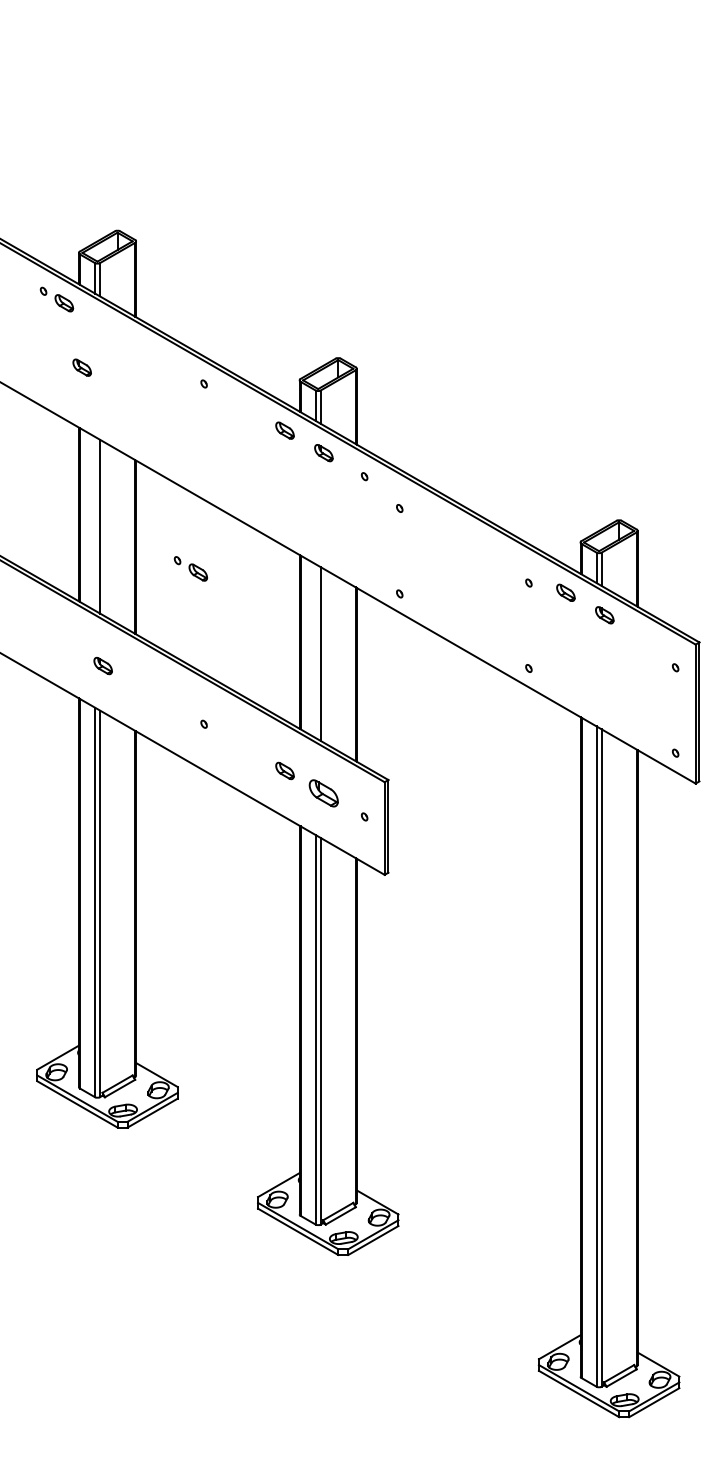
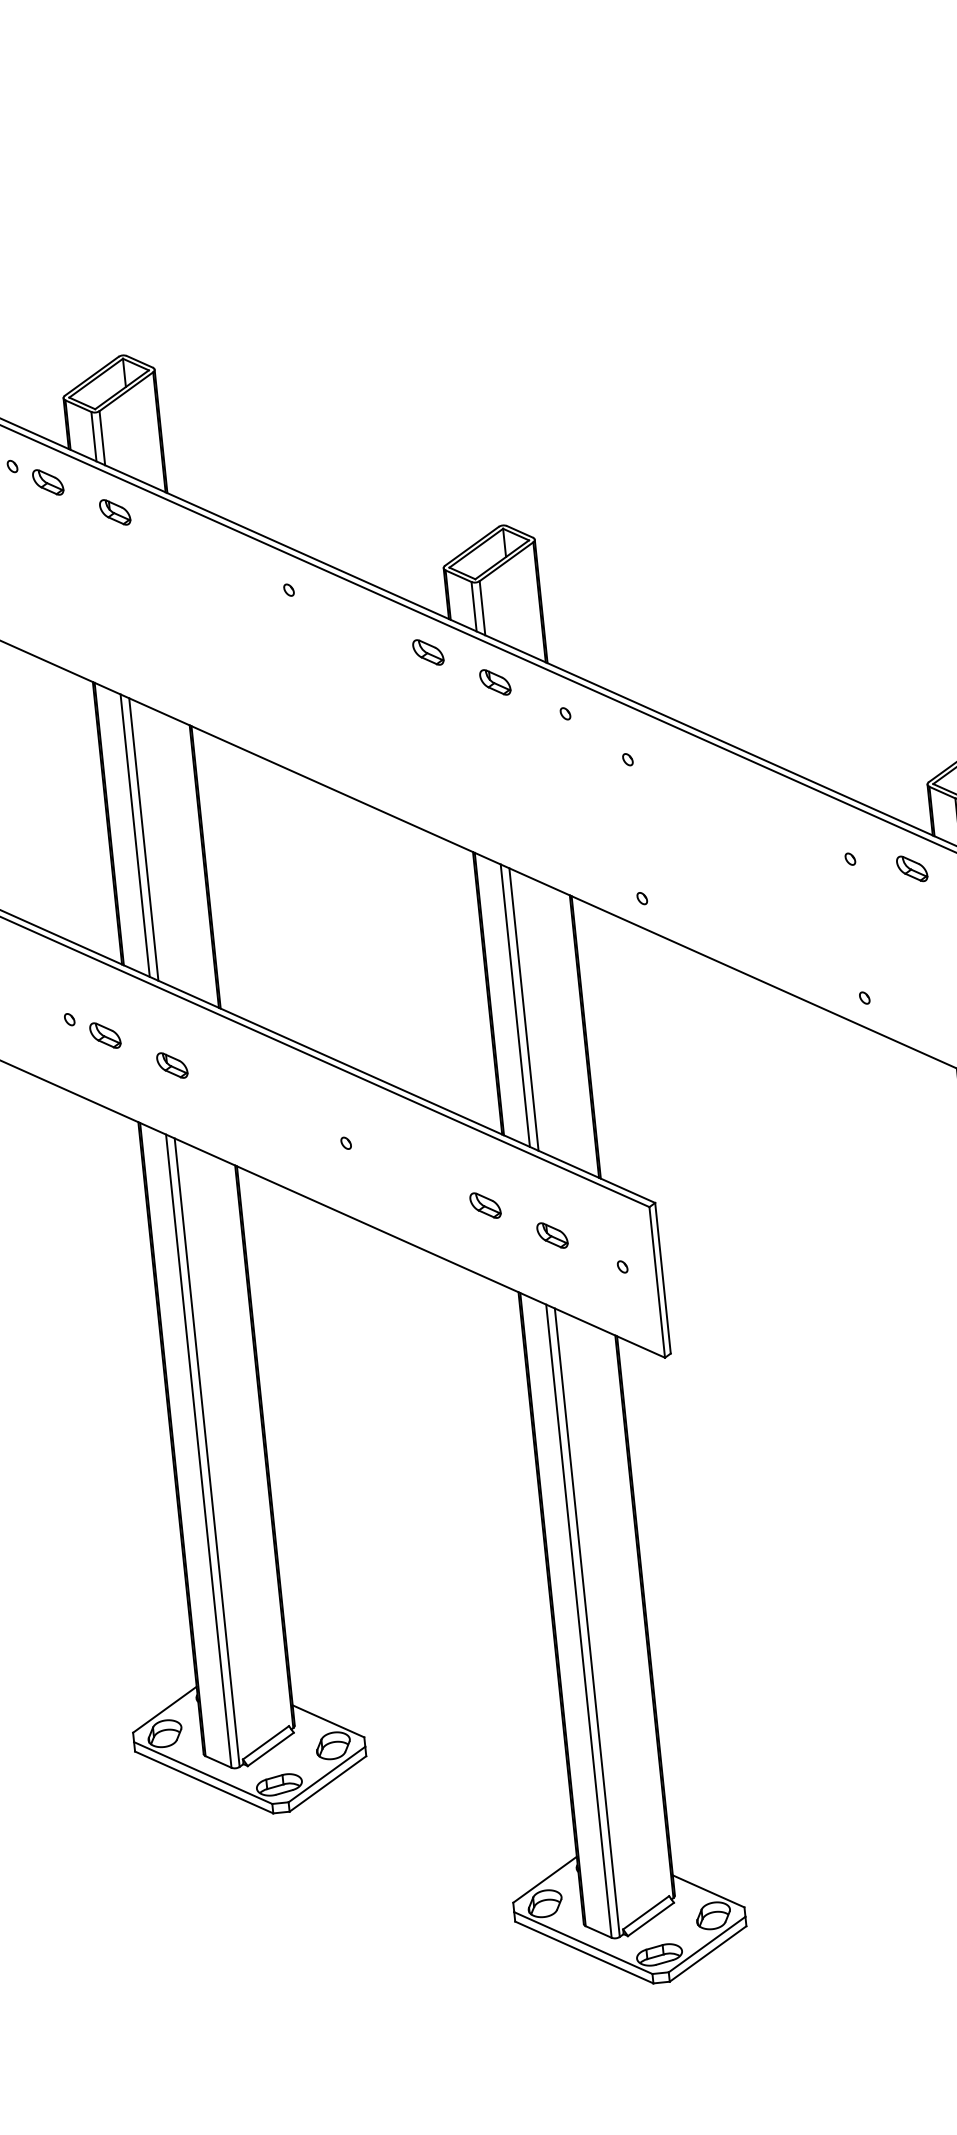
part: (81, 367) -> (114, 512), moved
line: (95, 523) -> (135, 835), added
part: (190, 568) -> (92, 1030), moved
line: (315, 651) -> (515, 1006), added
part: (323, 793) -> (551, 1235), size x0.62

